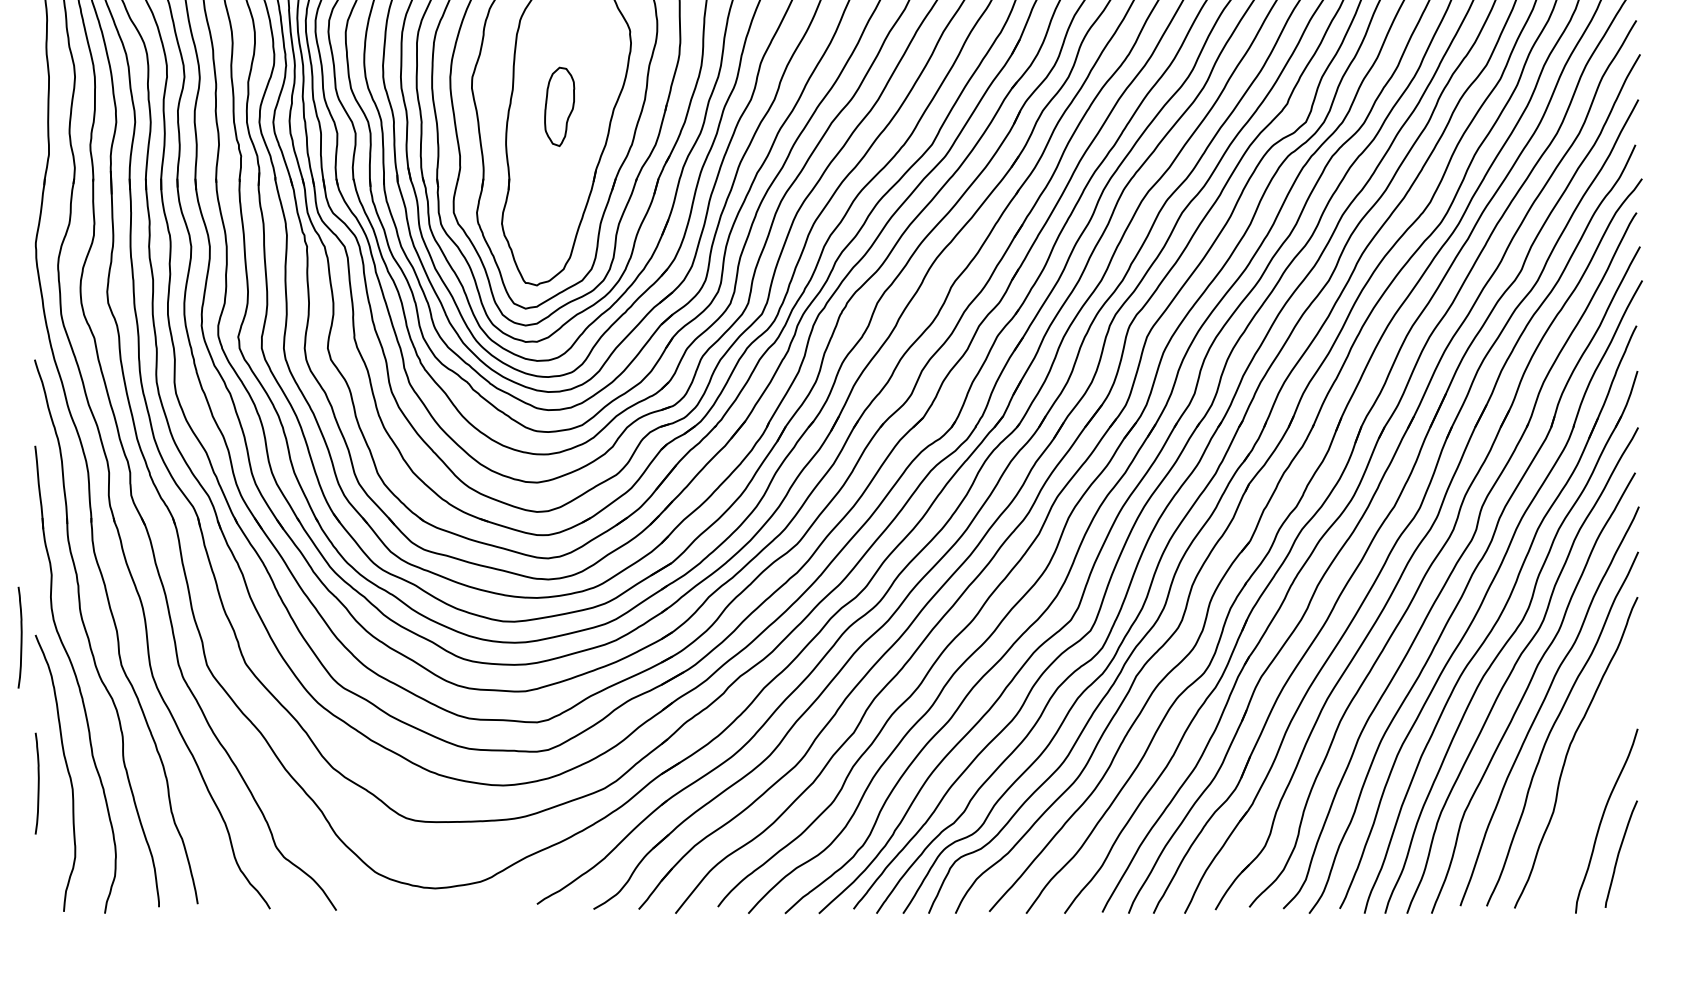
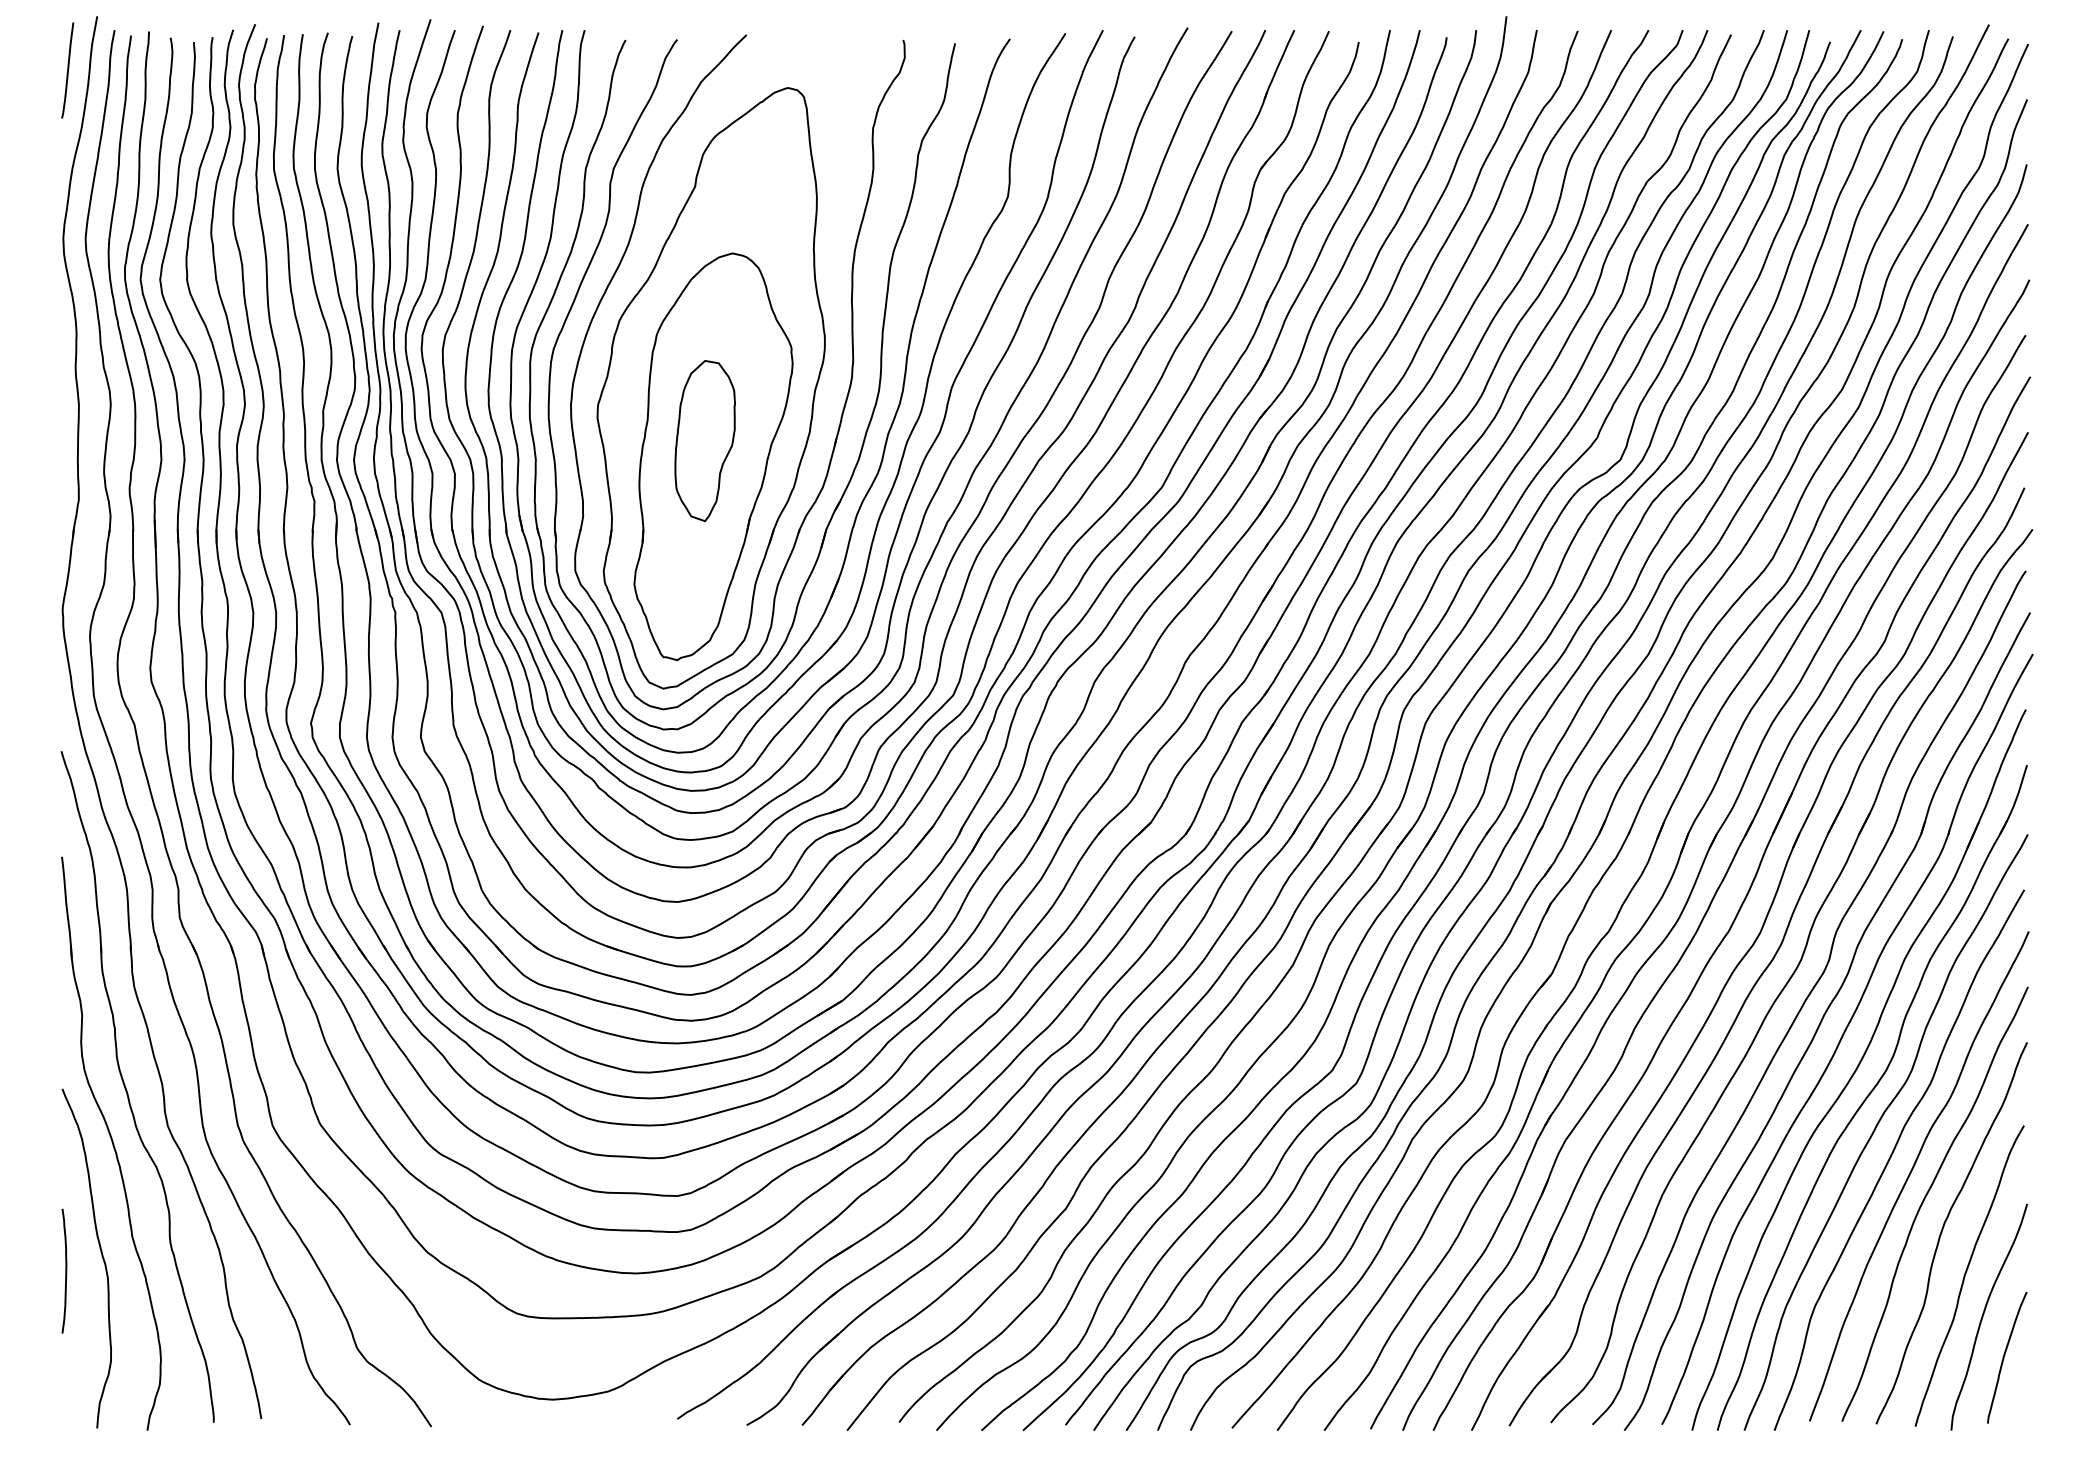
part: (559, 107) -> (704, 441), size x1.67
curve: (20, 637) -> (44, 1091), removed
curve: (1588, 786) -> (1966, 1274), added

